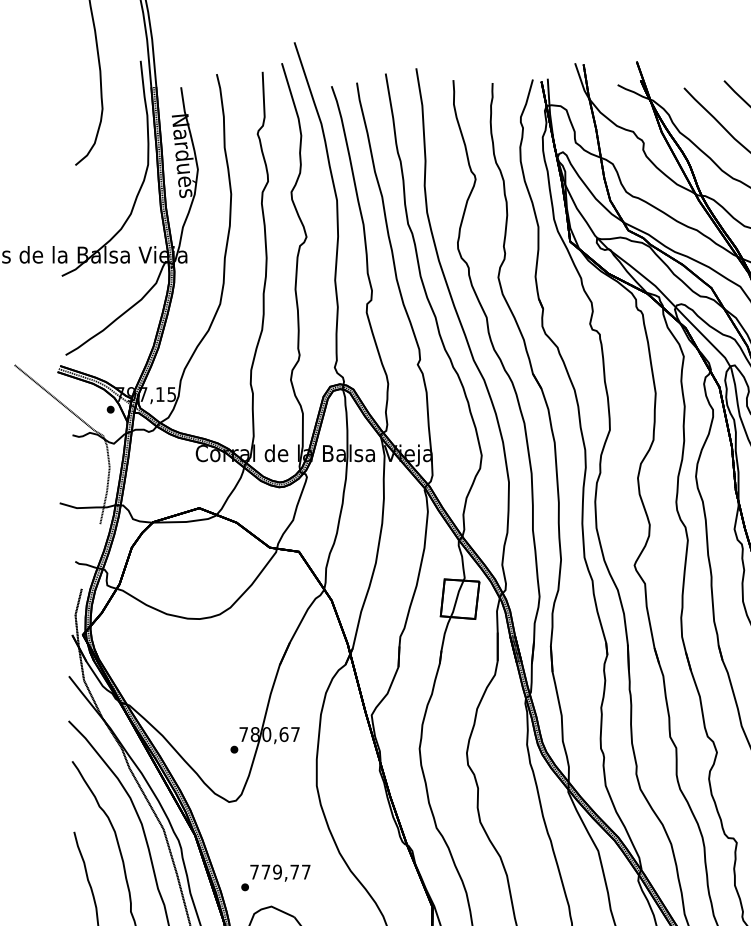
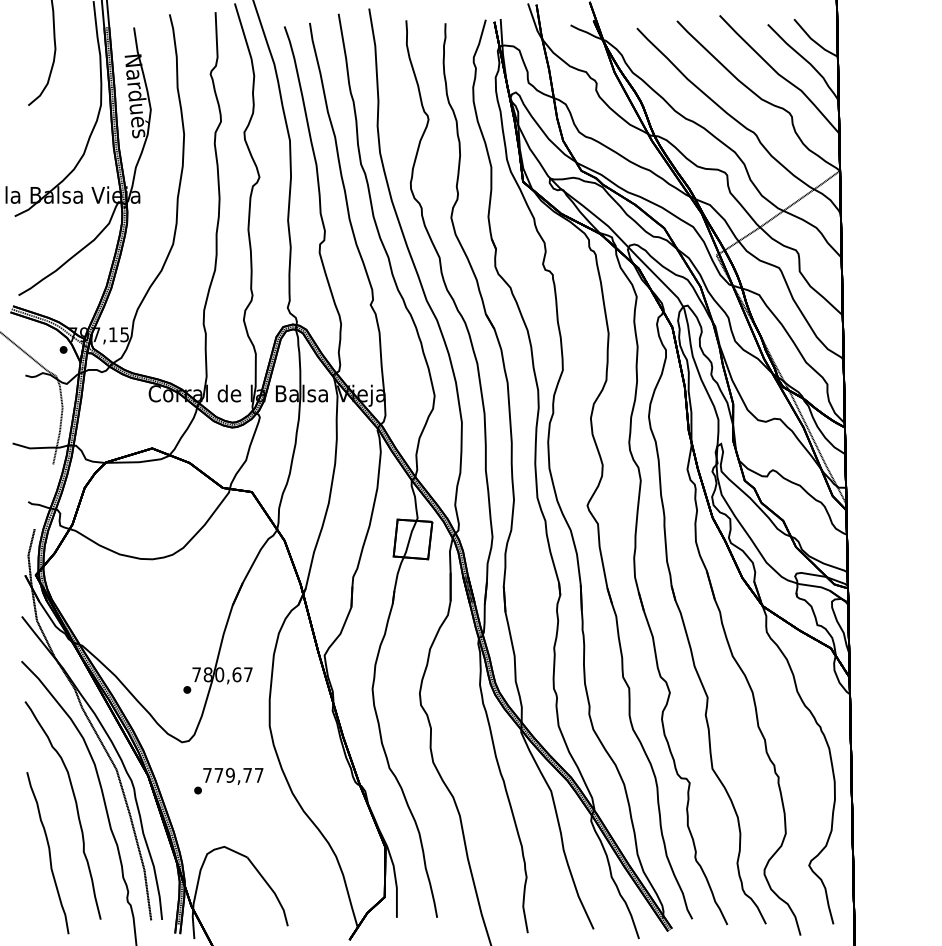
text: (275, 877) -> (228, 780), moved

